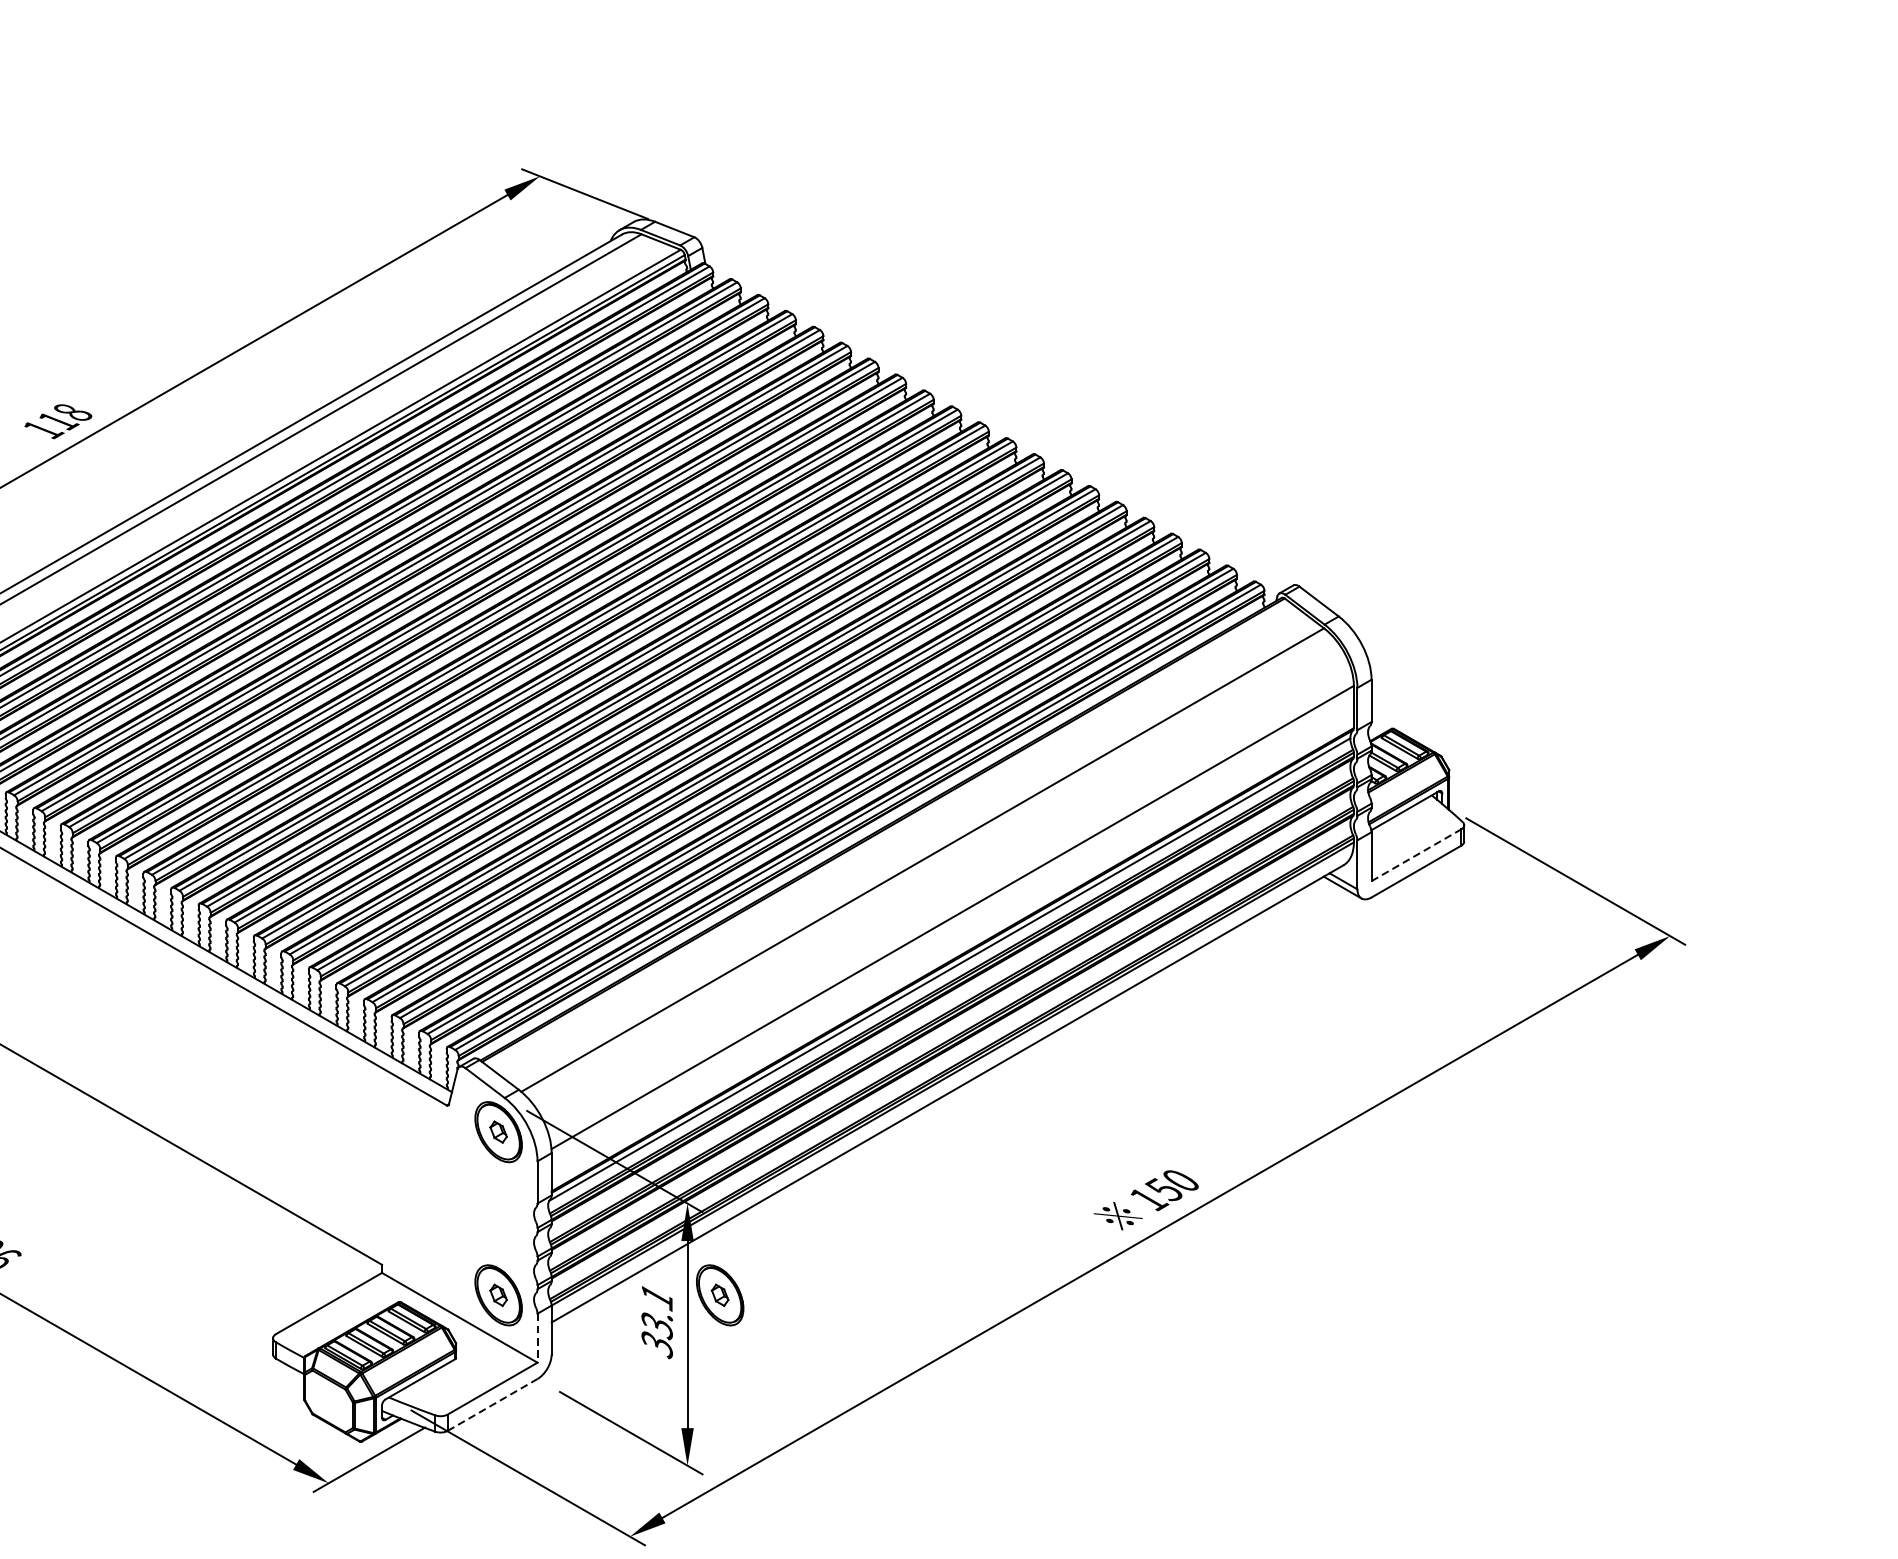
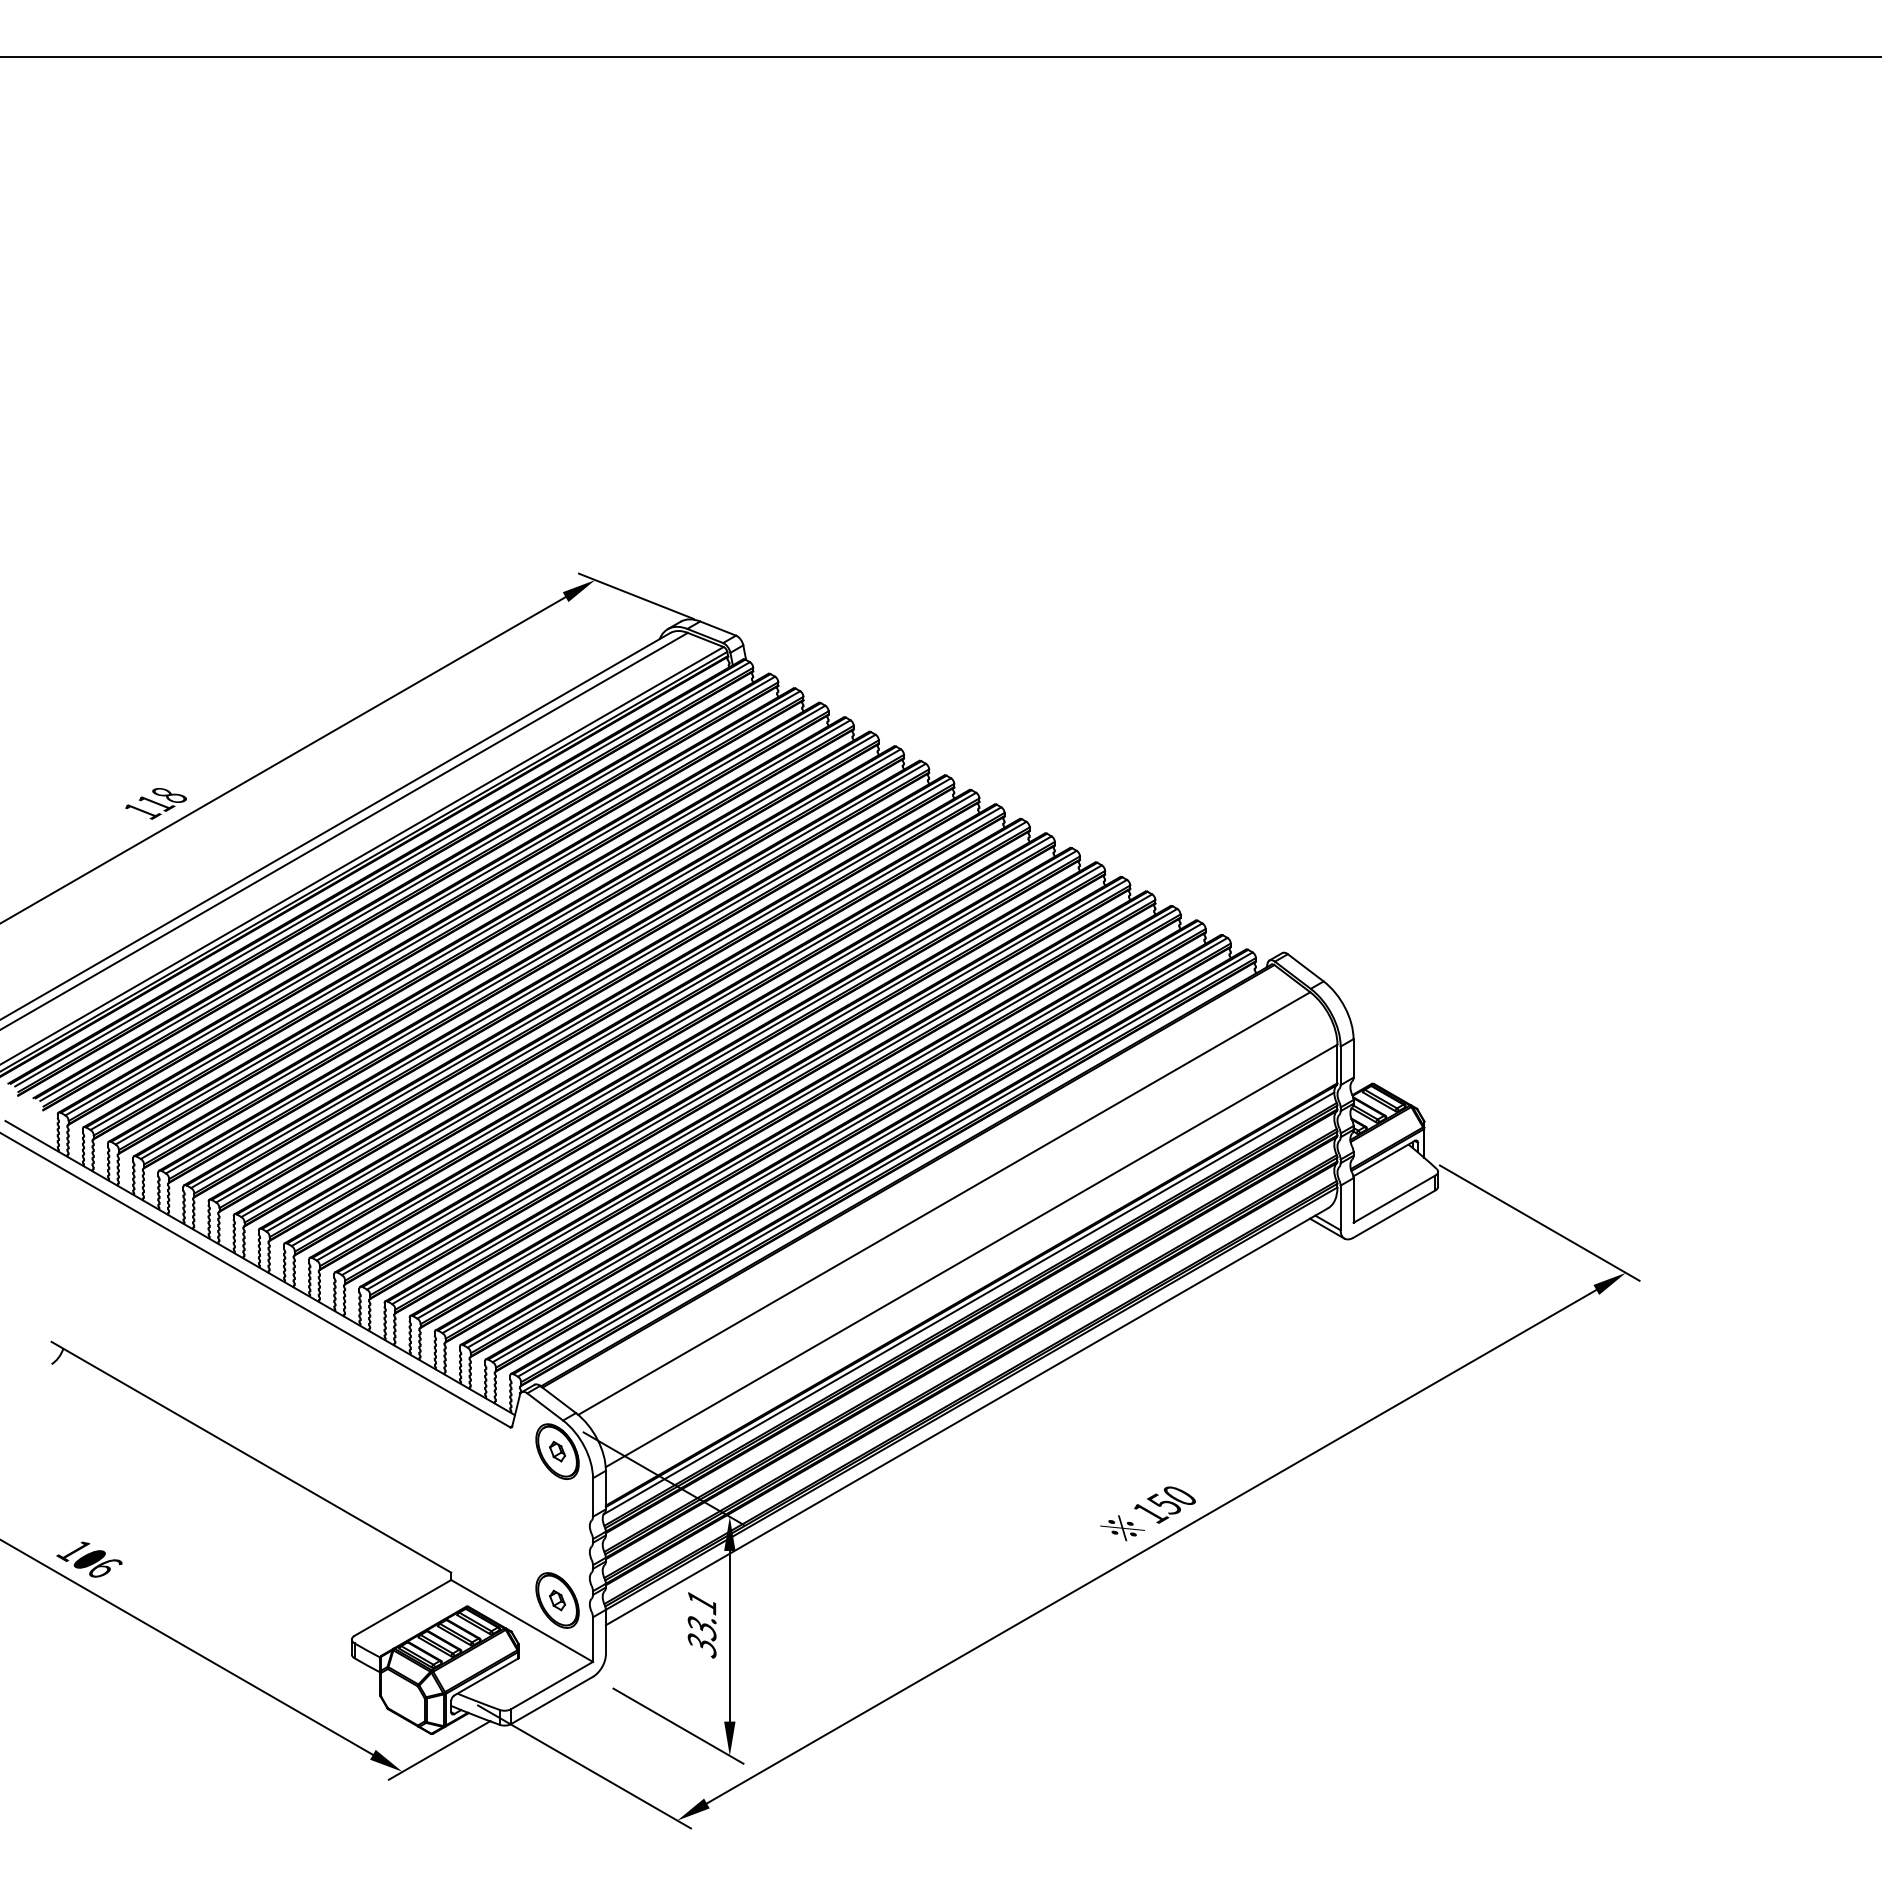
line: (1416, 854) -> (1394, 1198), dashed -> solid
part: (720, 1295) -> (759, 1600), removed
line: (538, 1339) -> (593, 1640), dashed -> solid
line: (493, 1405) -> (552, 1700), dashed -> solid

